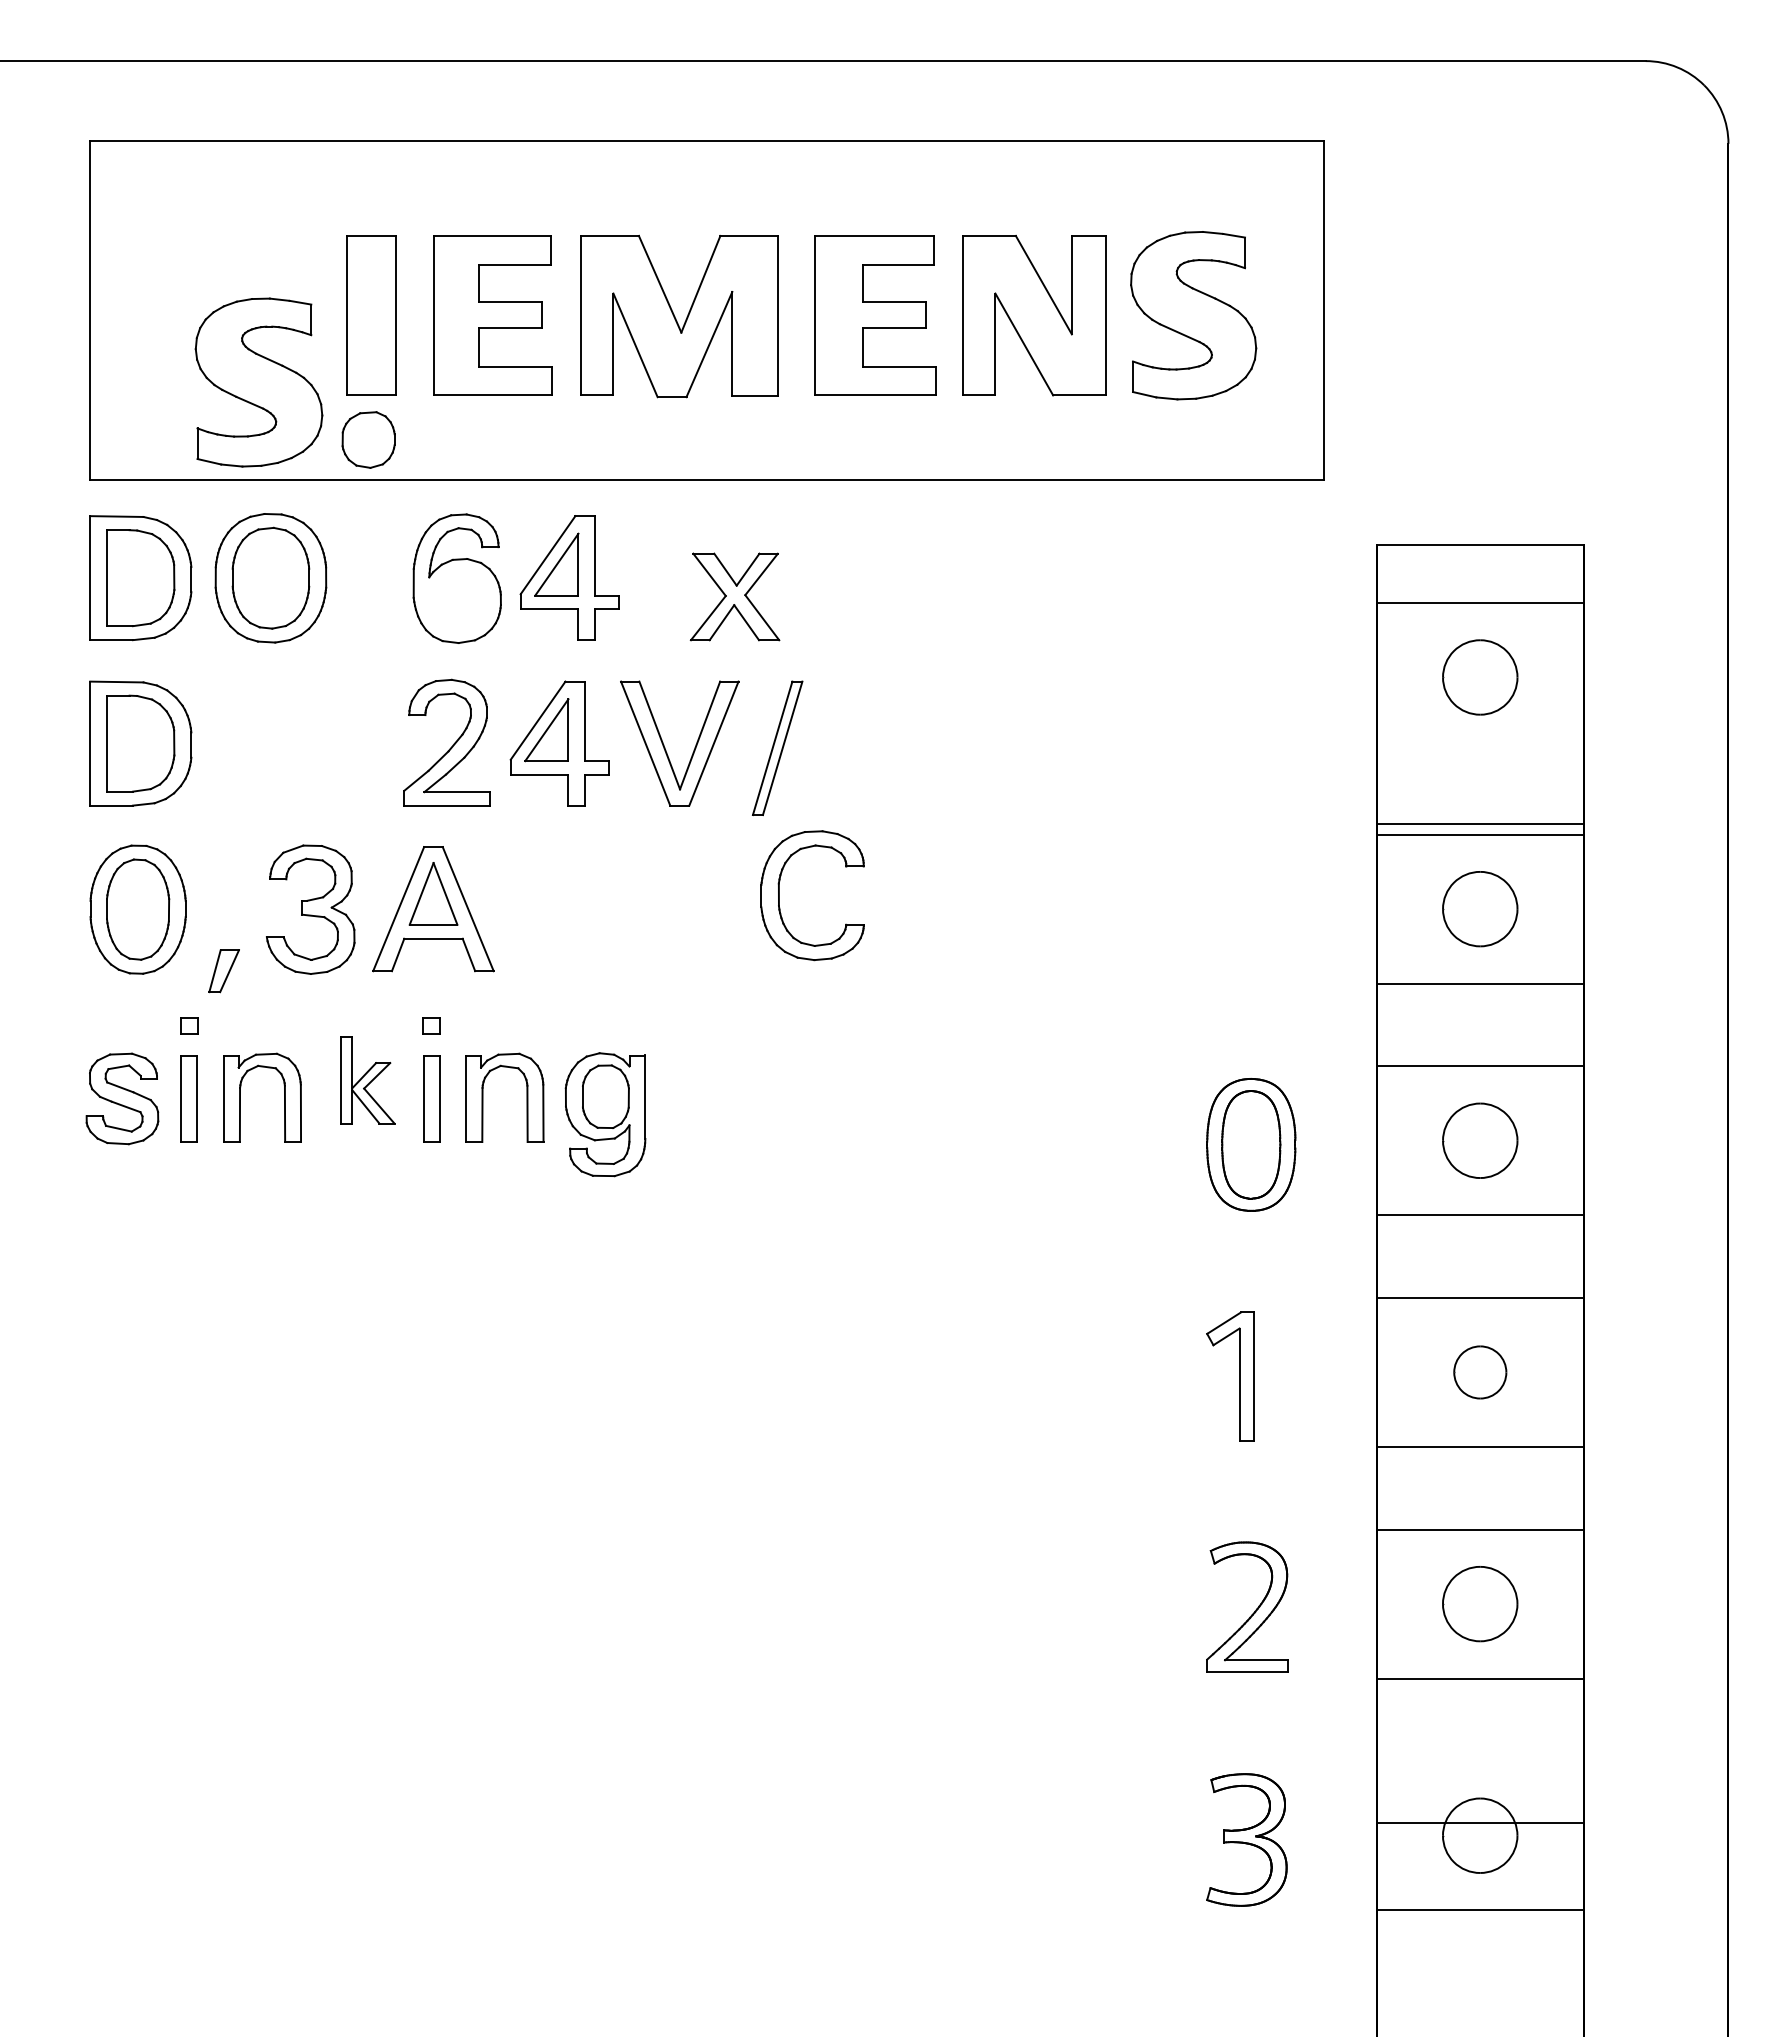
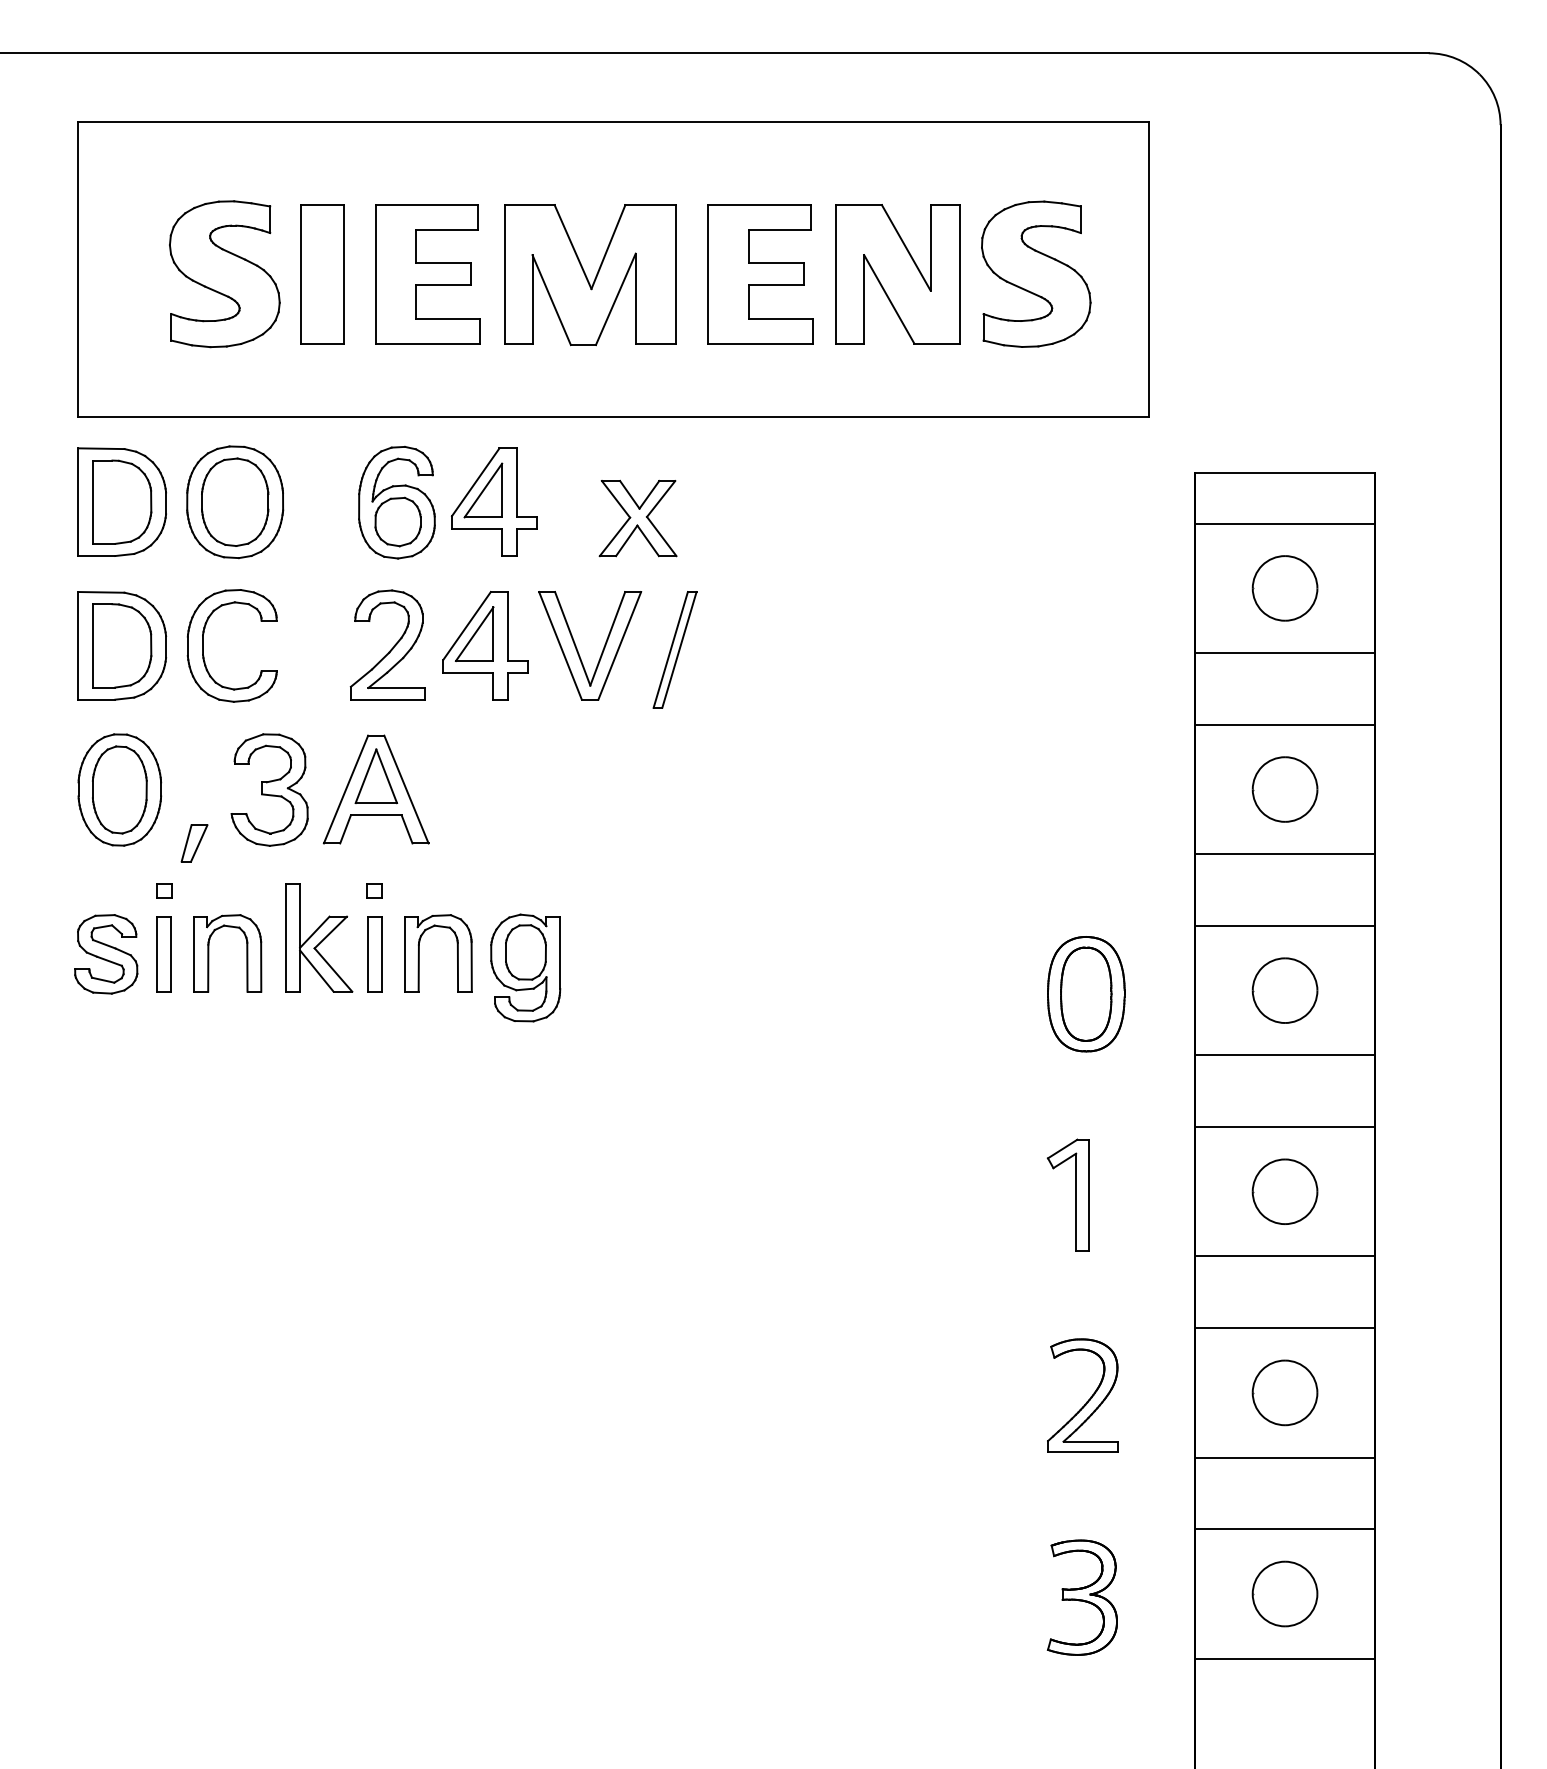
part: (258, 382) -> (224, 274), moved
part: (368, 439) -> (398, 521), moved
line: (1479, 823) -> (1284, 652), moved
part: (779, 895) -> (203, 645), moved
part: (367, 1080) -> (318, 938), size x1.43
part: (1480, 1372) -> (1285, 1191), size x1.43
line: (1479, 1823) -> (1284, 1529), moved

